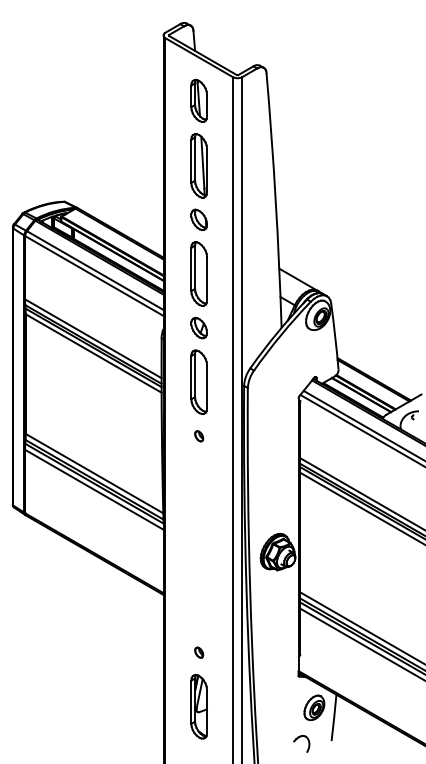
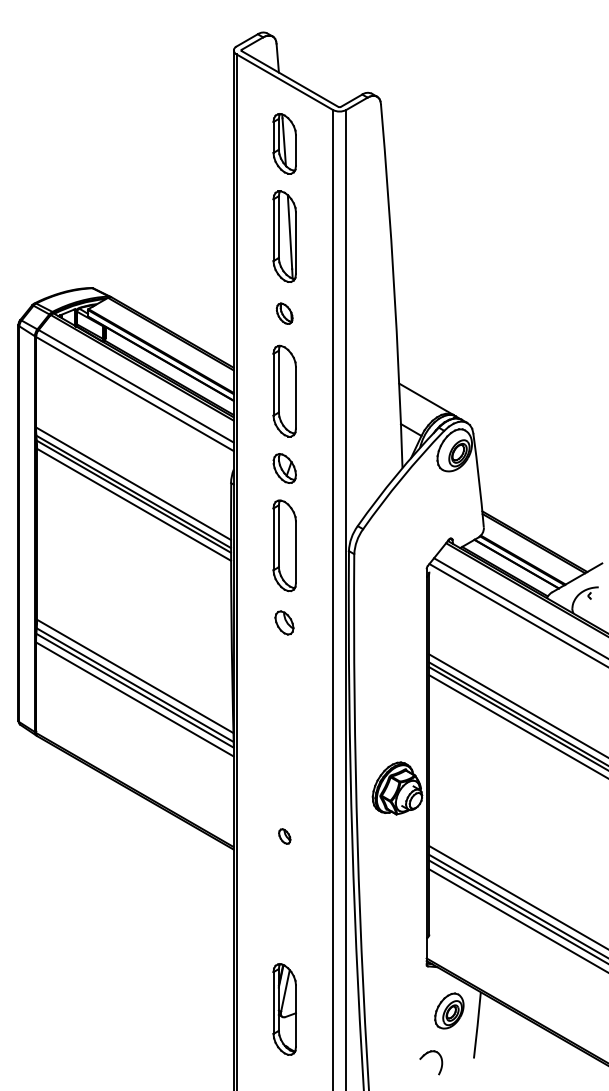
part: (198, 219) -> (283, 313), size x0.7
part: (199, 436) -> (285, 623), size x1.6
part: (199, 652) -> (285, 836), moved

